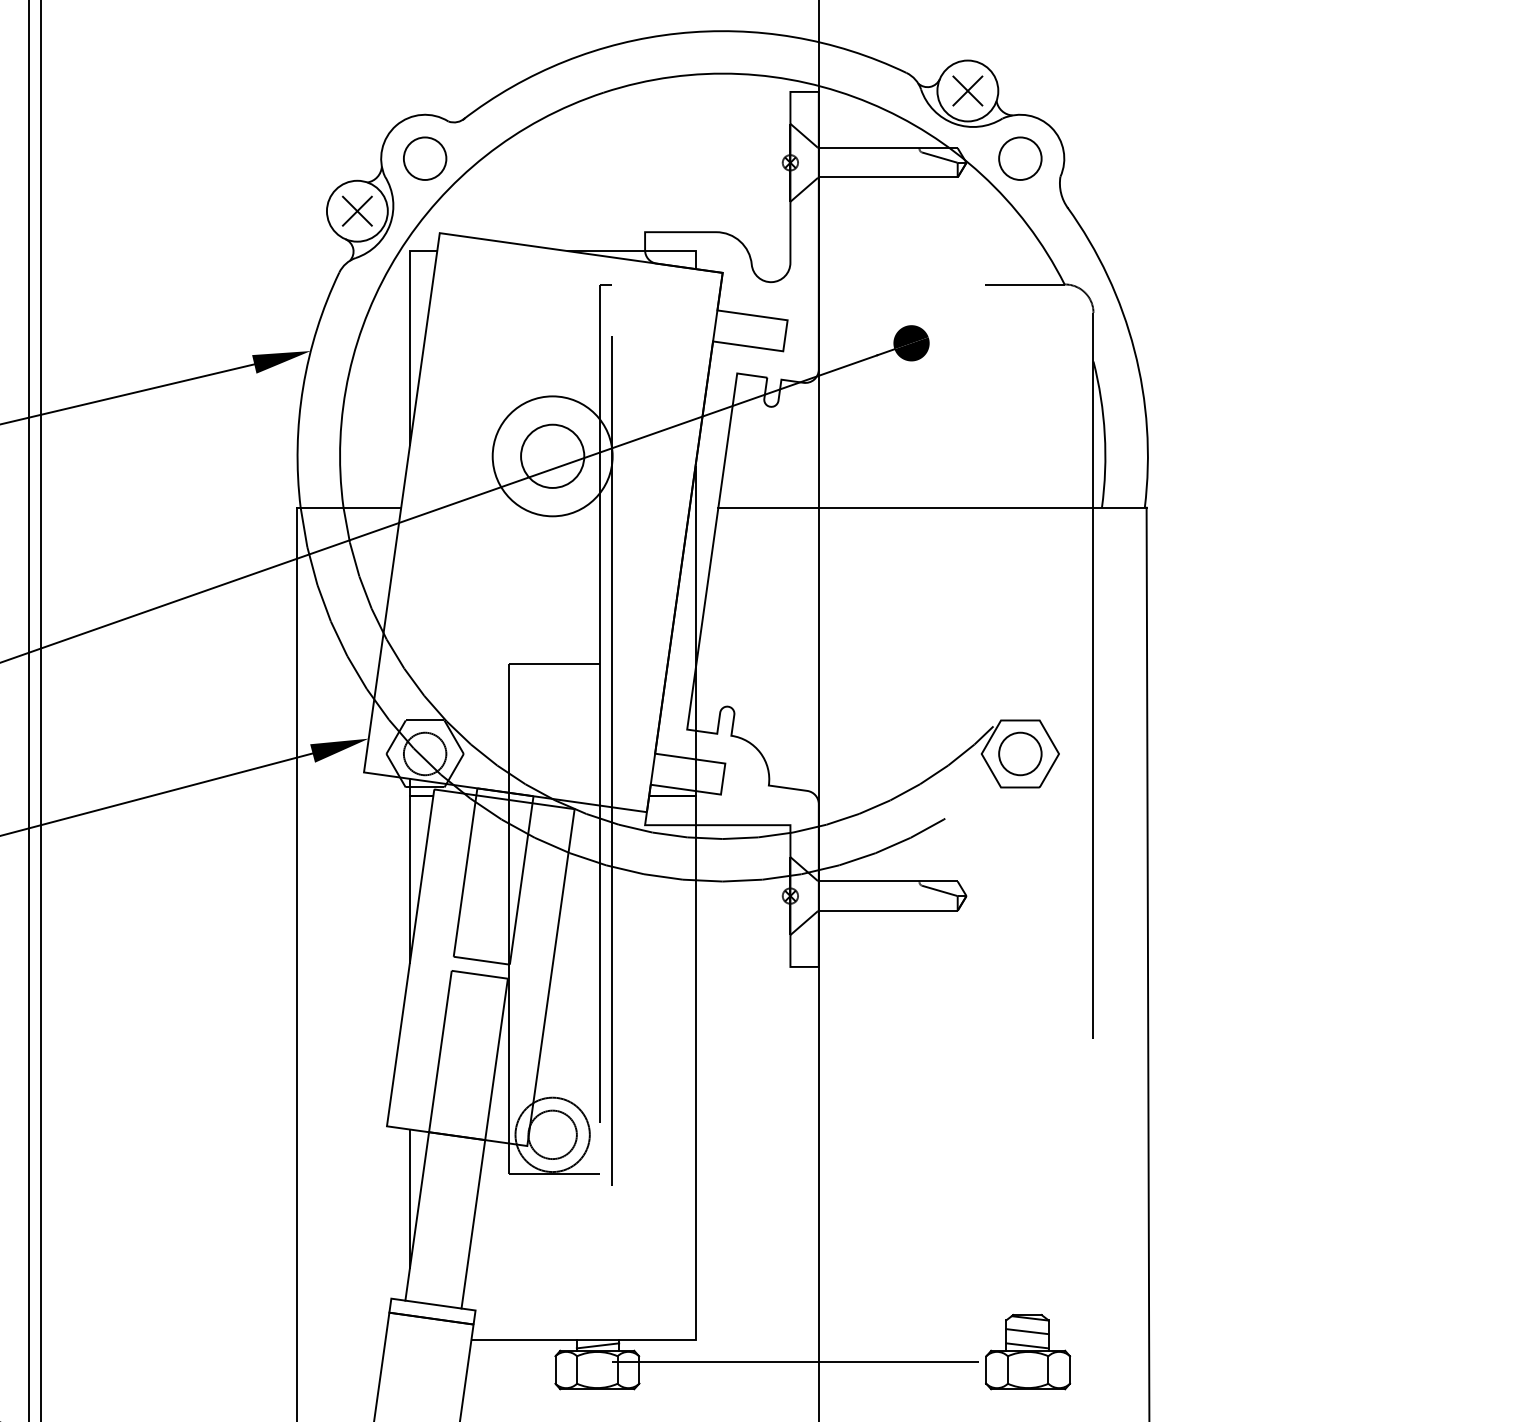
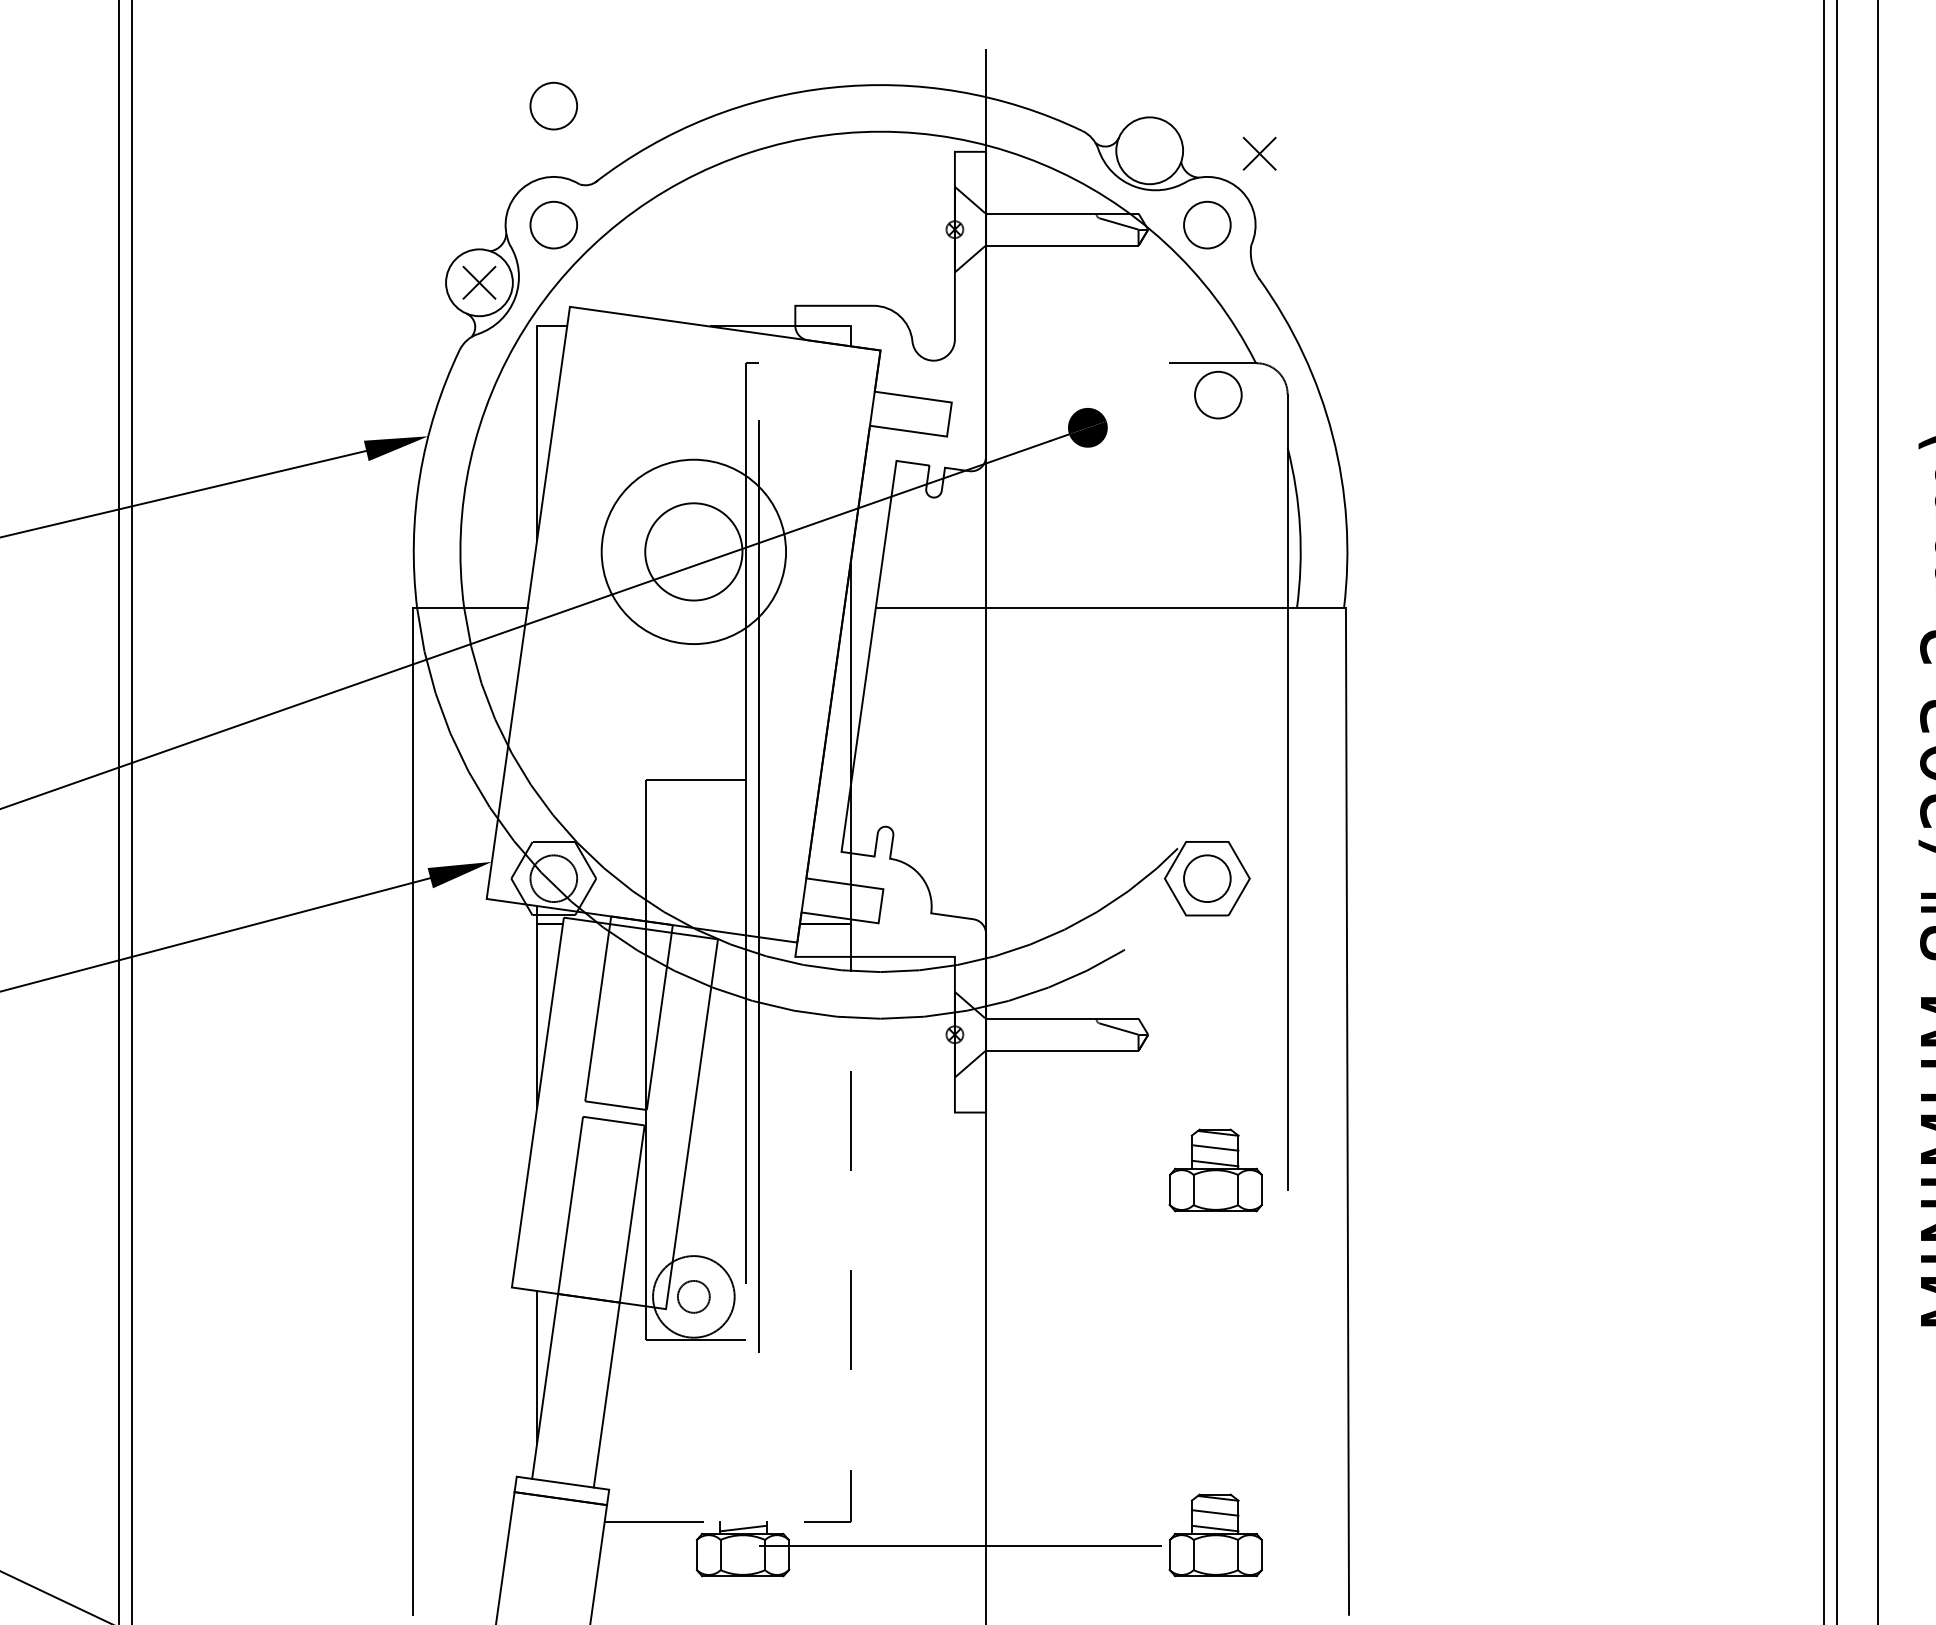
circle: (424, 49) -> (553, 105), added
part: (967, 90) -> (1259, 153), moved
circle: (1030, 312) -> (1218, 394), added
circle: (552, 455) -> (693, 551), size x1.4
circle: (552, 455) -> (693, 551), size x1.4
part: (1027, 1019) -> (1215, 1170), added
circle: (552, 1134) -> (693, 1296), size x0.6
line: (695, 1157) -> (850, 1321), solid -> dashed

